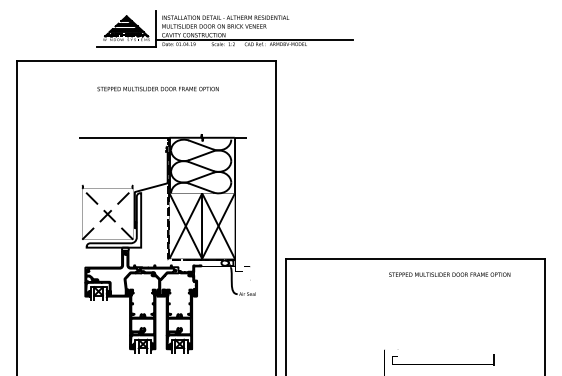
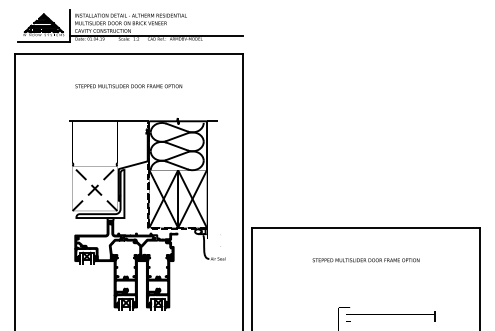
part: (224, 28) -> (129, 25), moved
text: (157, 88) -> (128, 85), moved
text: (449, 274) -> (365, 260), moved

